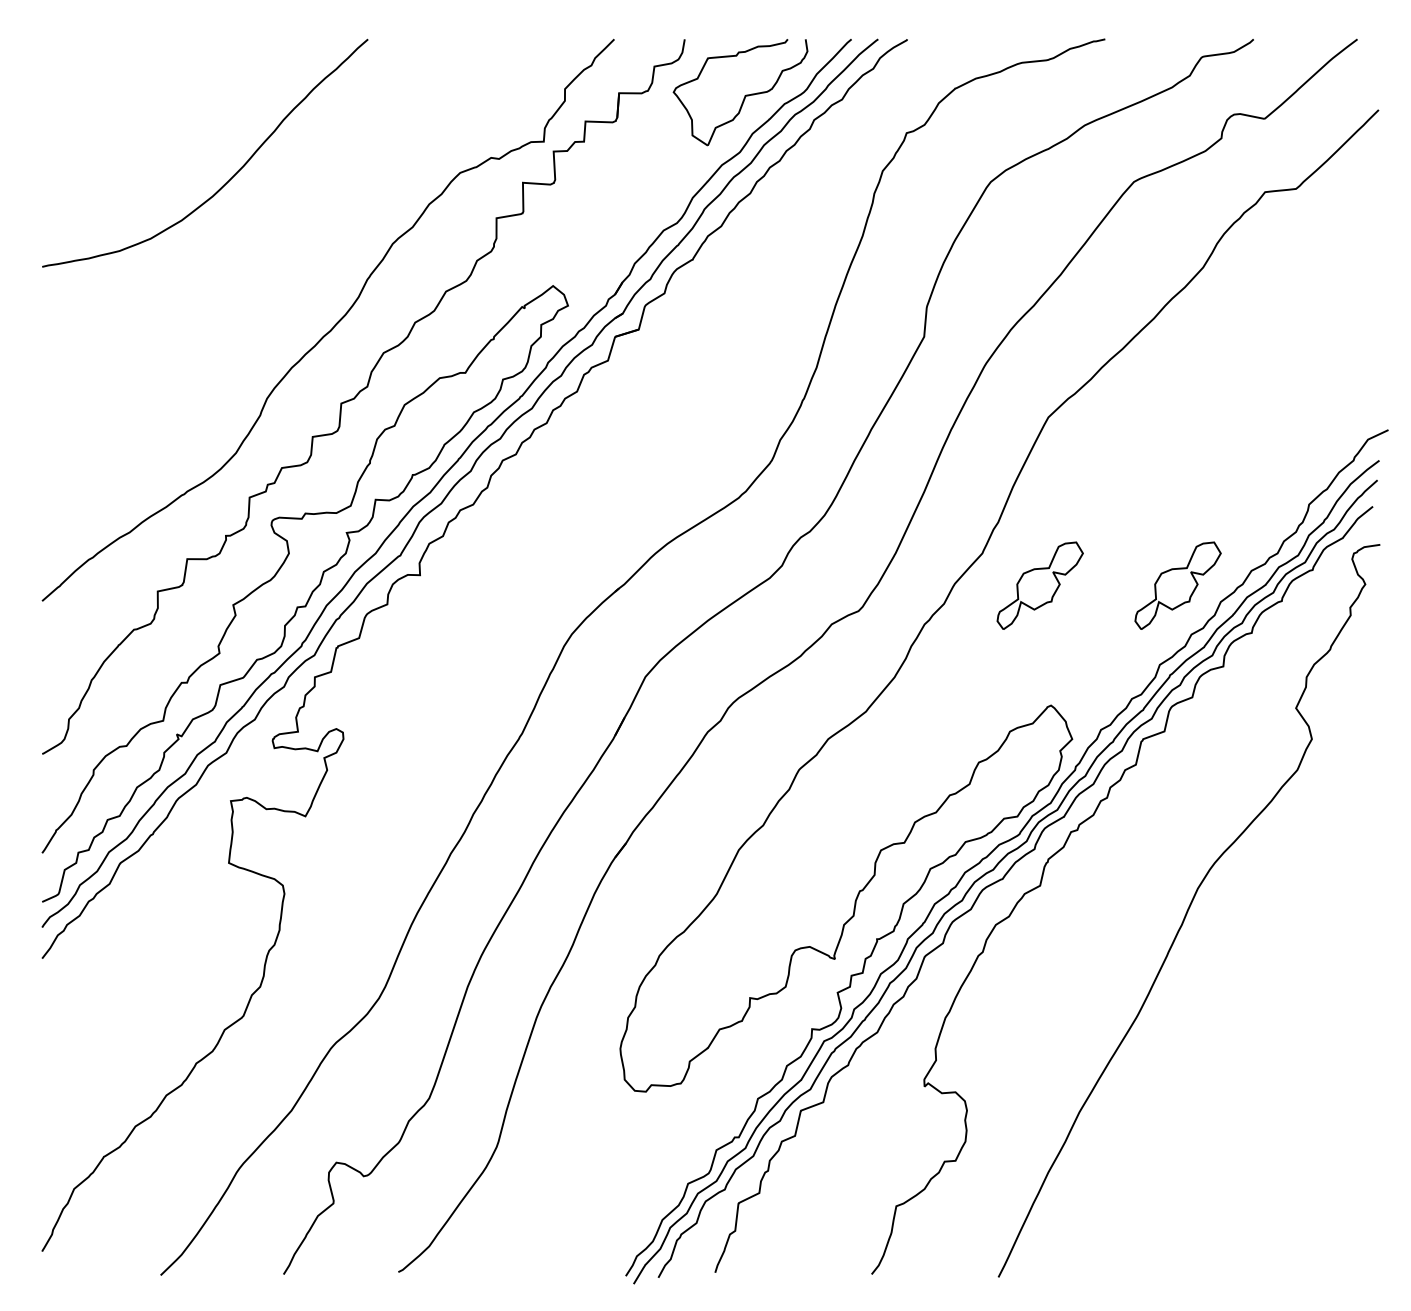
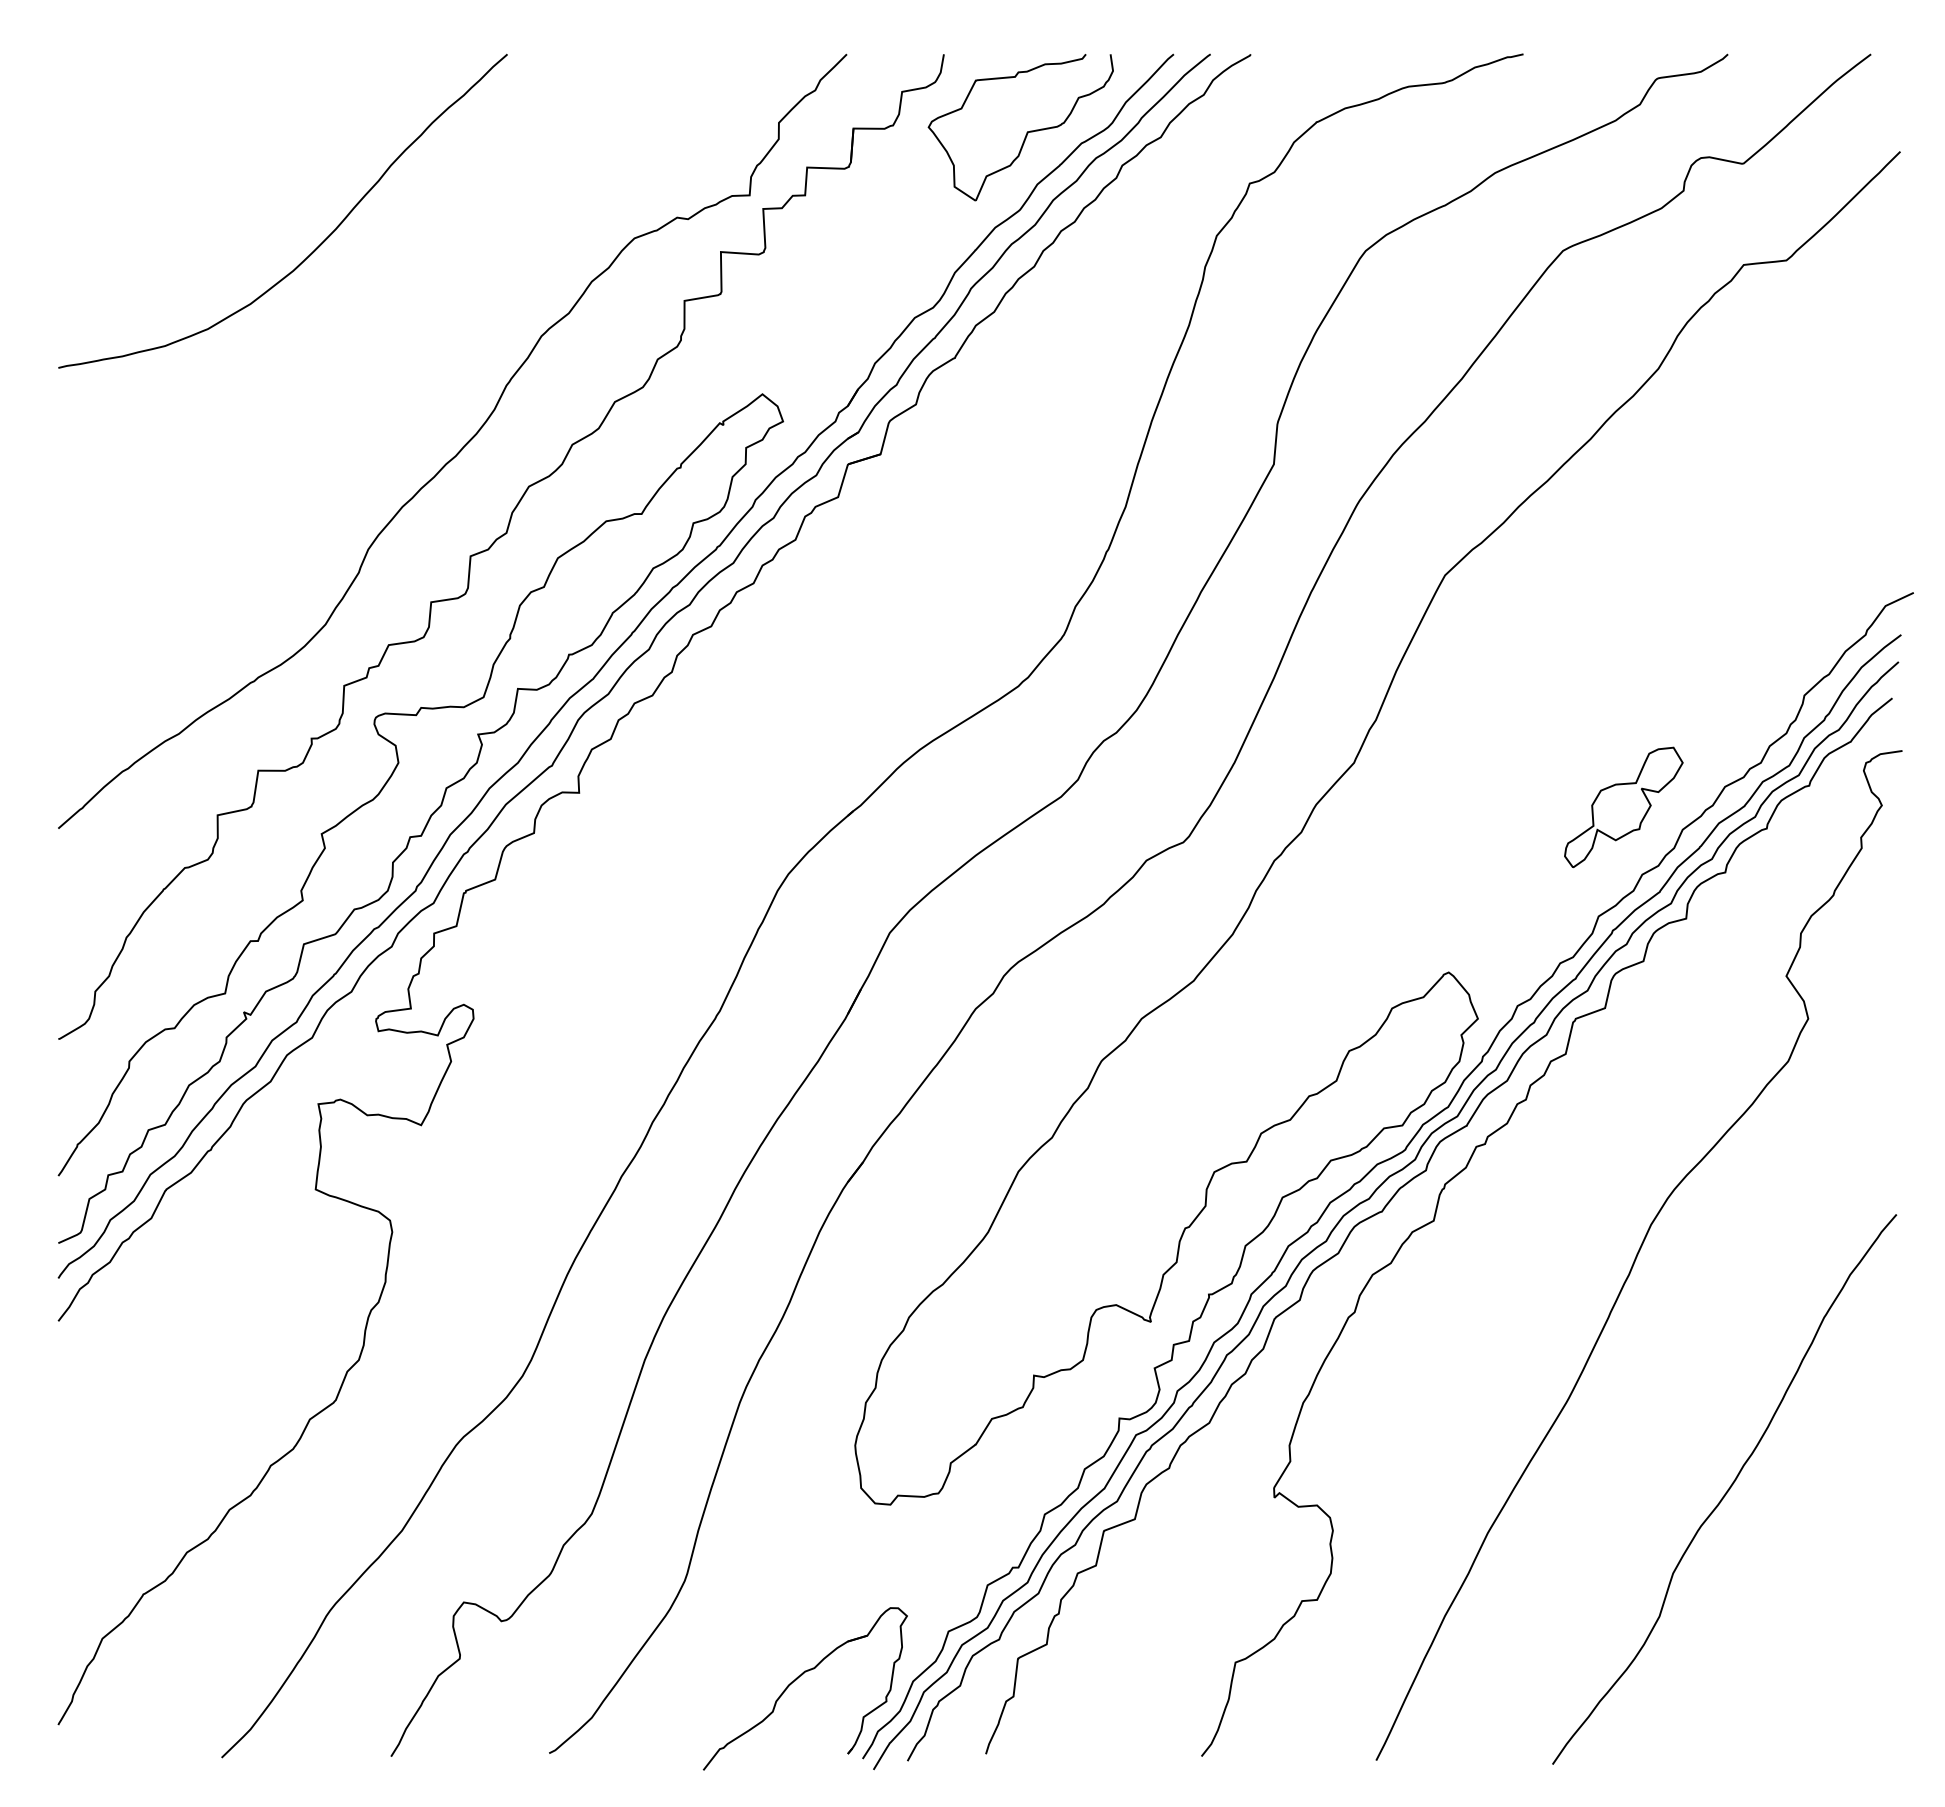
part: (1040, 585) -> (1433, 807), removed
curve: (1252, 1082) -> (1726, 1491), added
part: (578, 1218) -> (797, 1679), added

